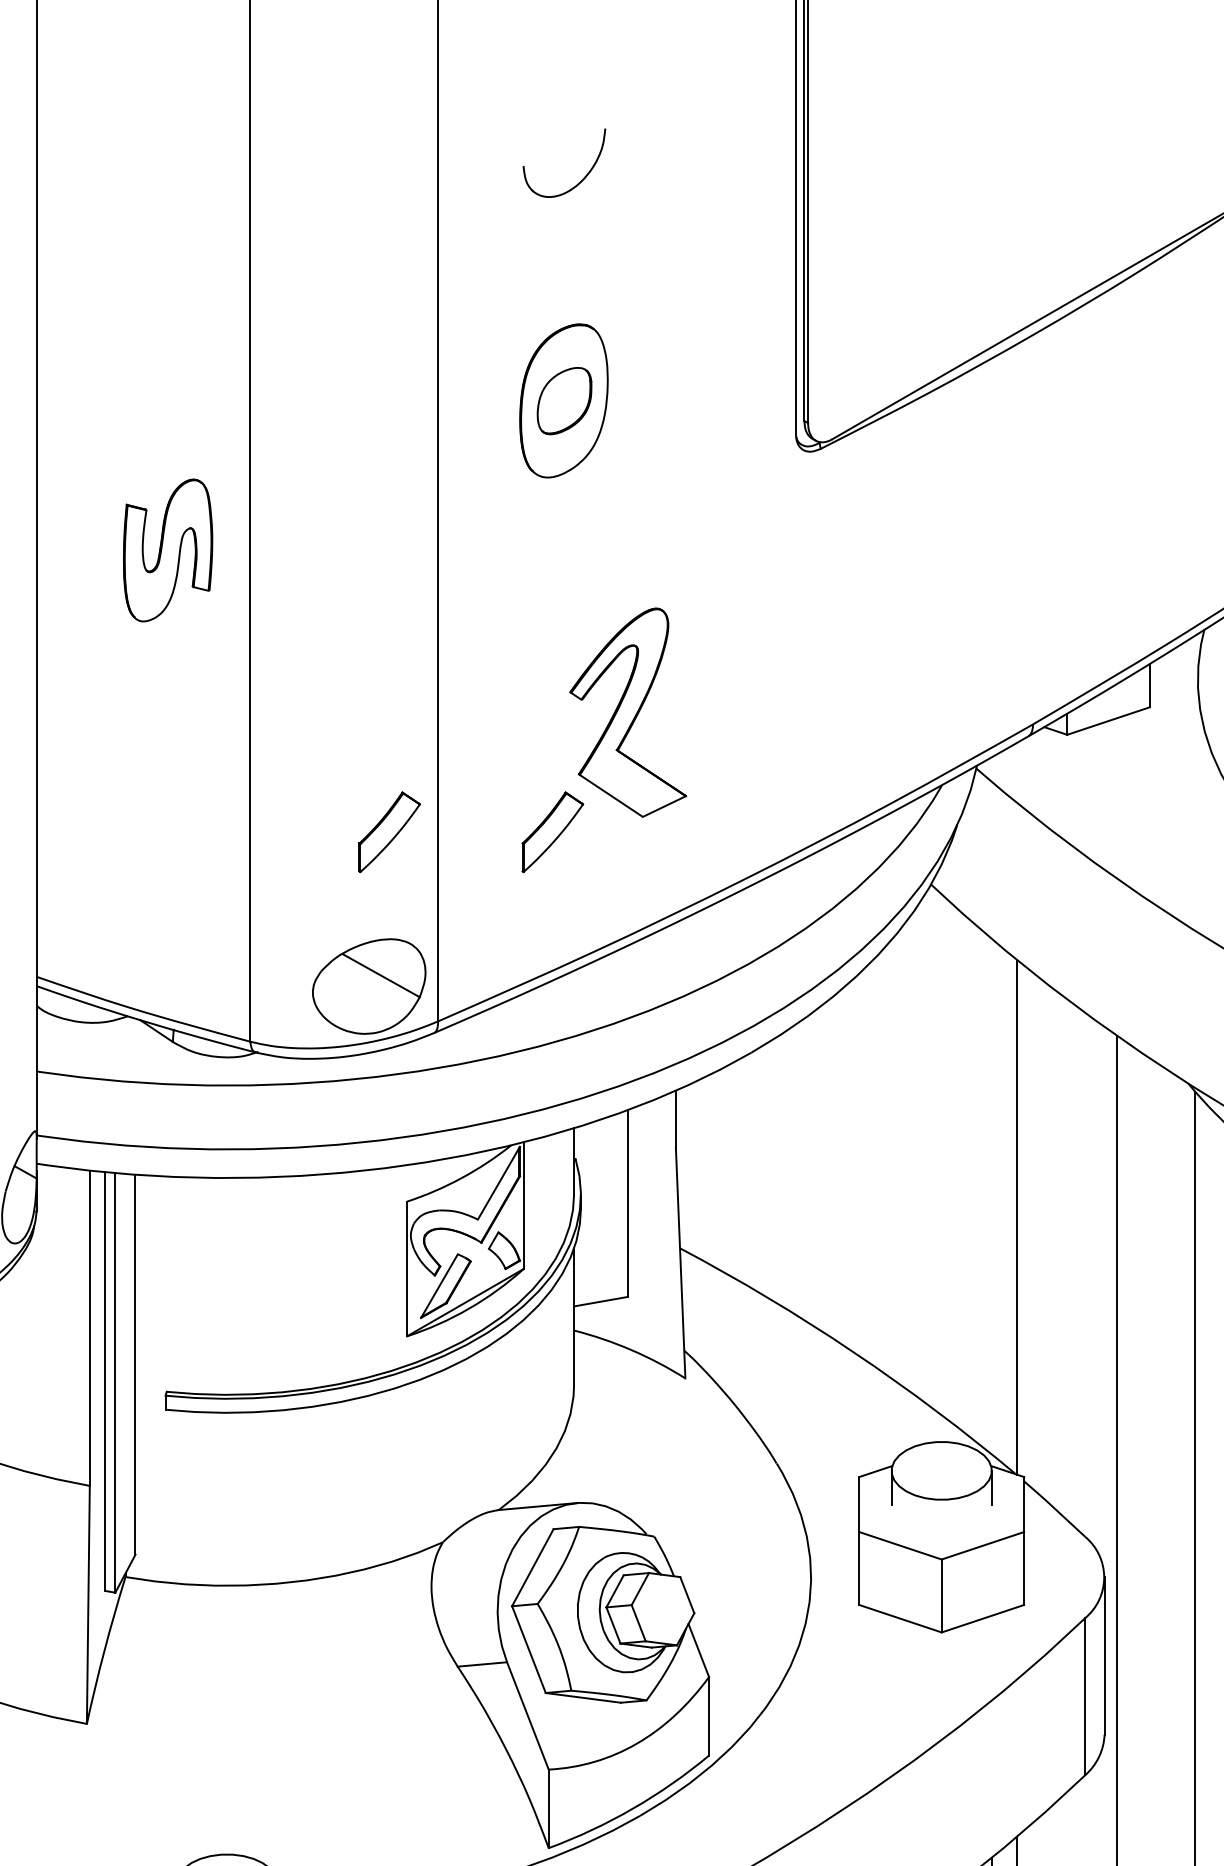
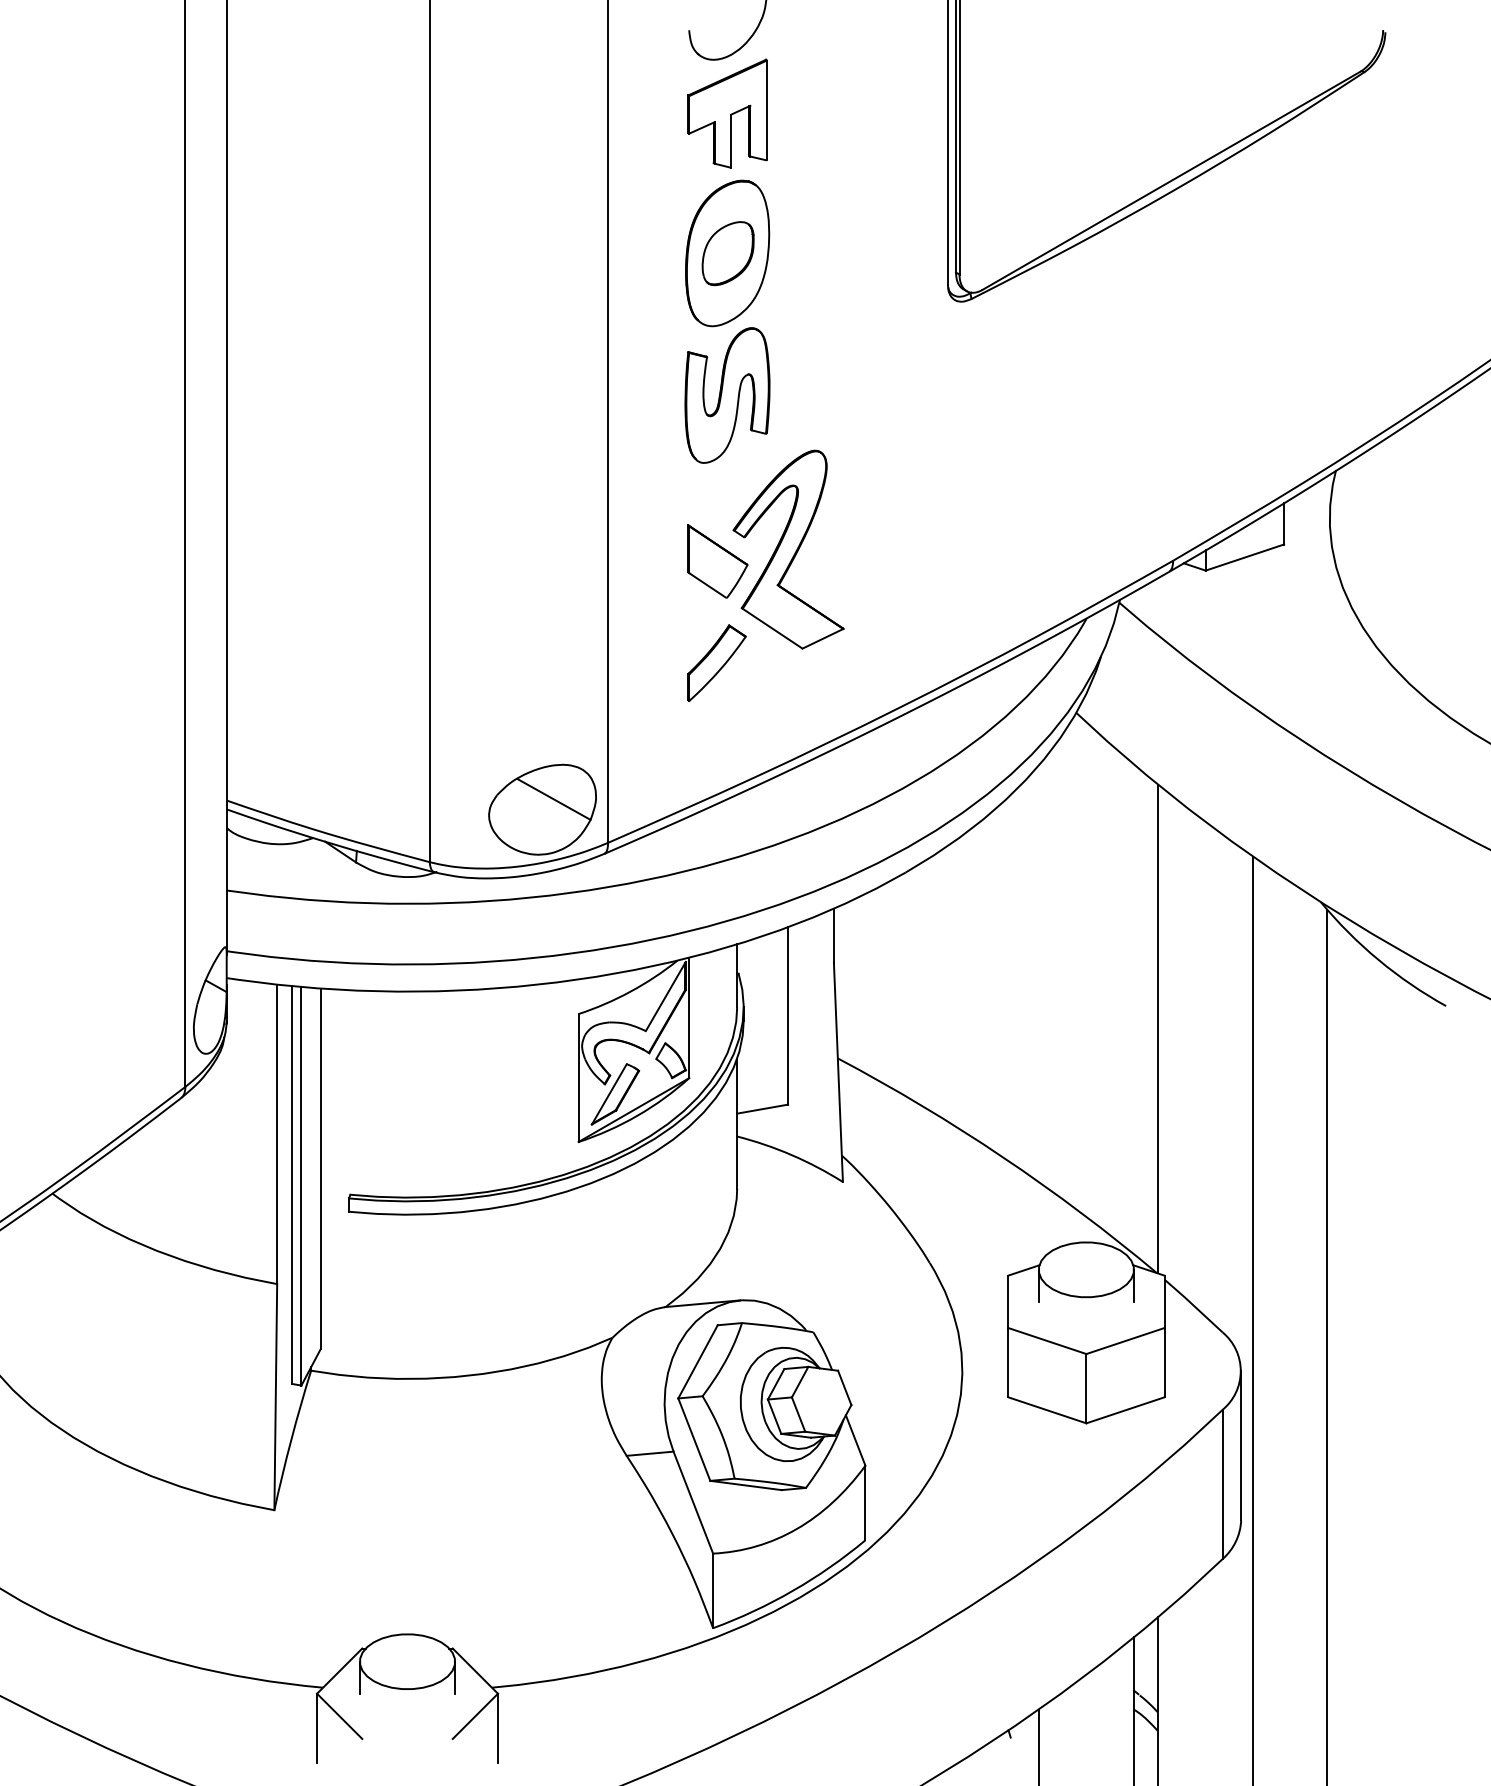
part: (563, 253) -> (727, 113), added
part: (168, 550) -> (727, 395), moved
part: (553, 725) -> (717, 561), added
part: (389, 832) -> (561, 663), removed

